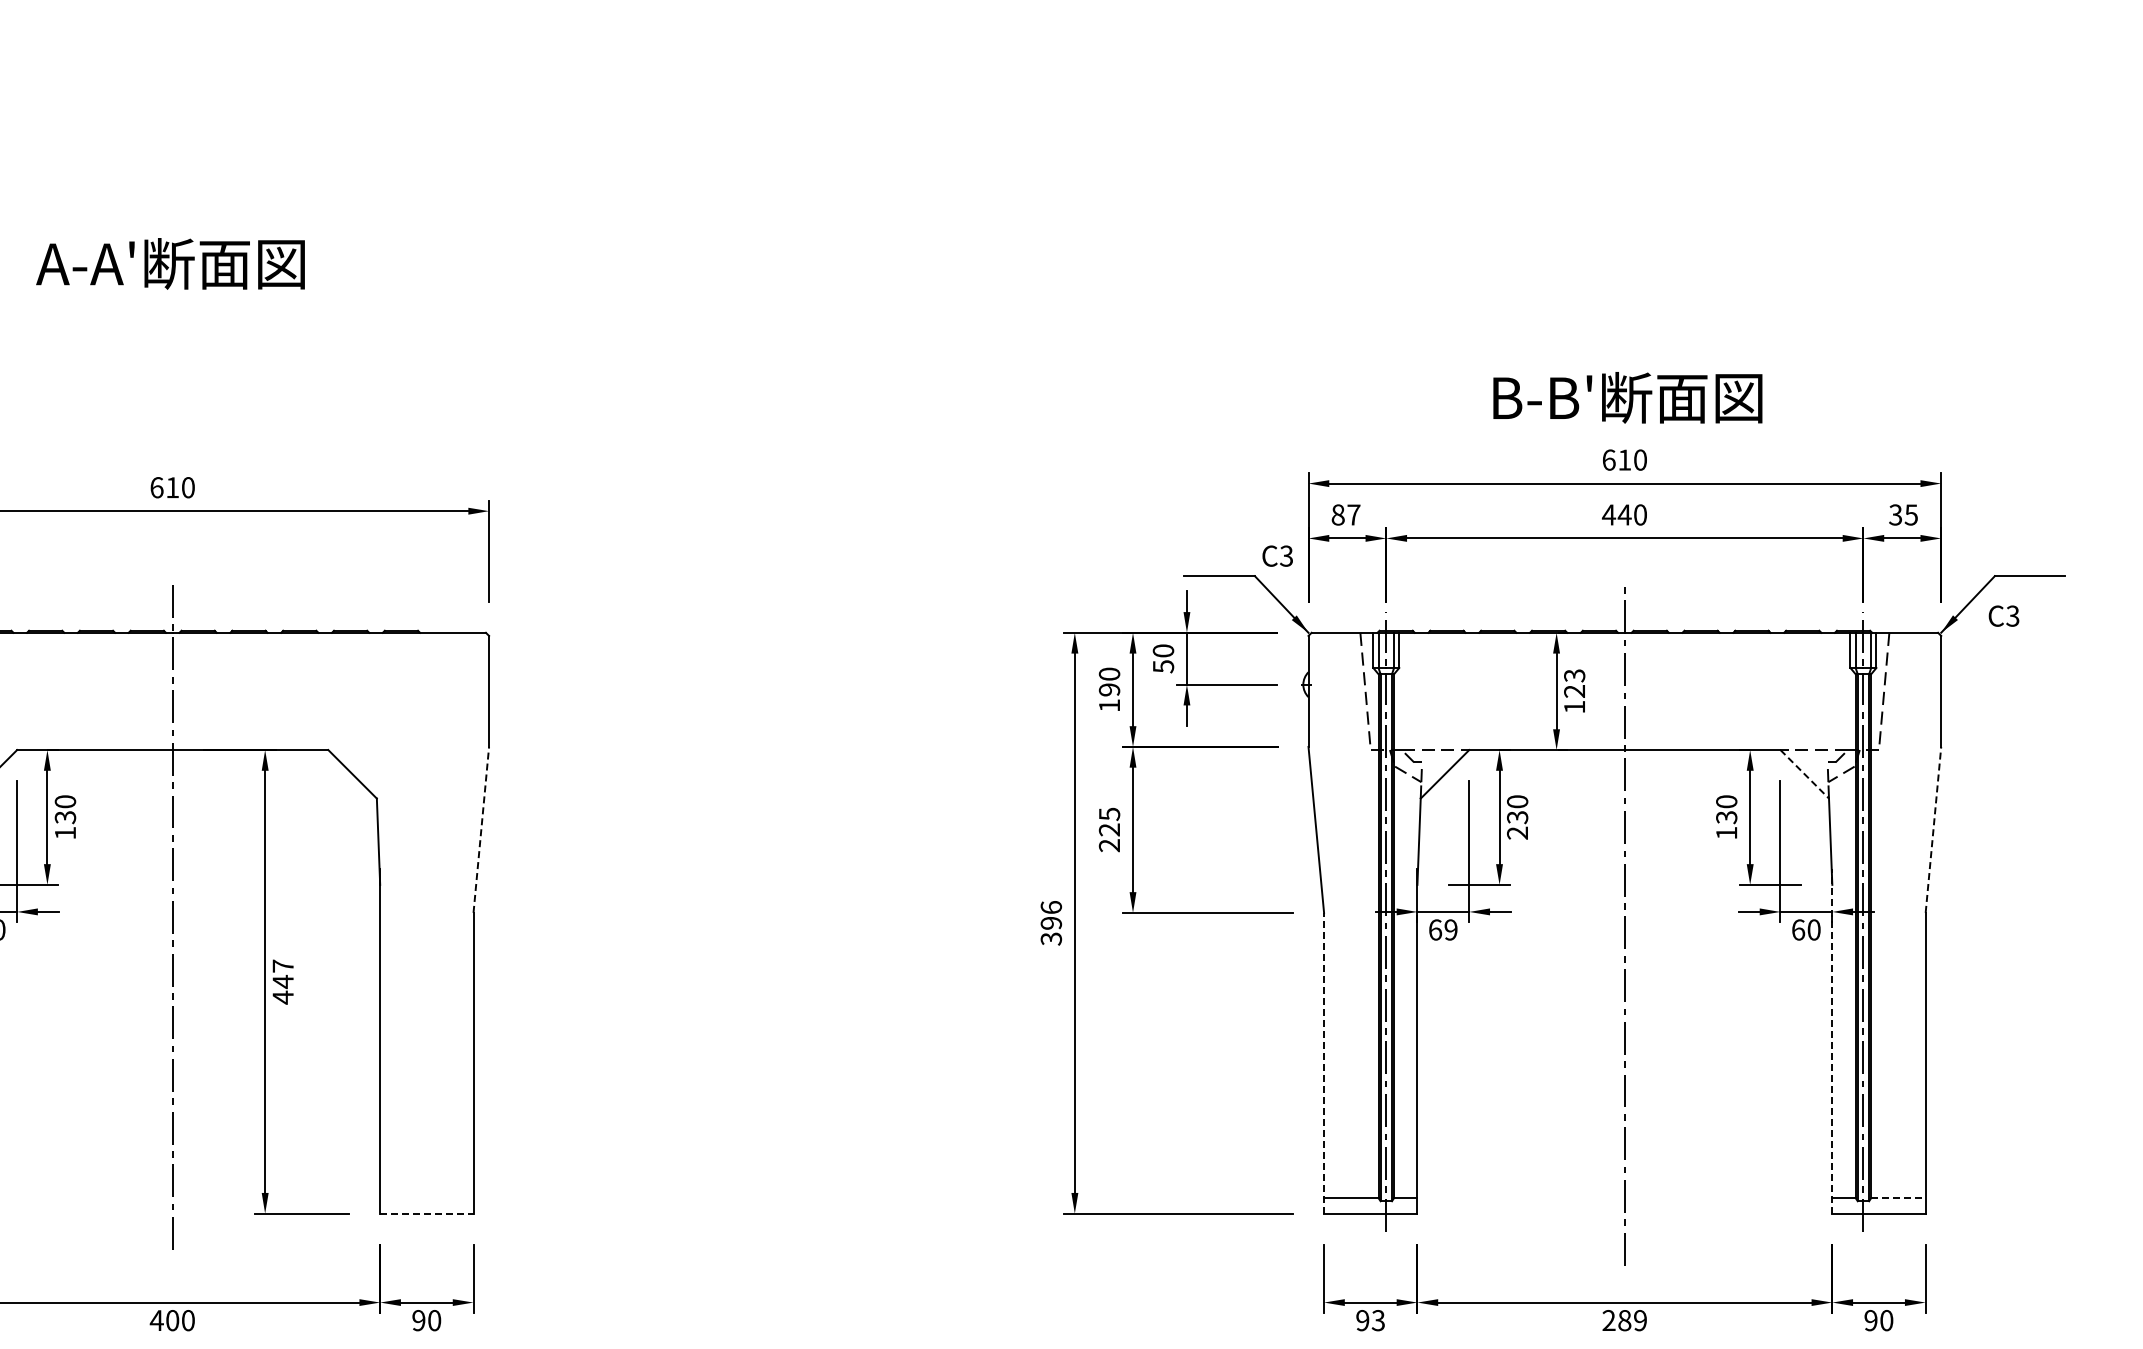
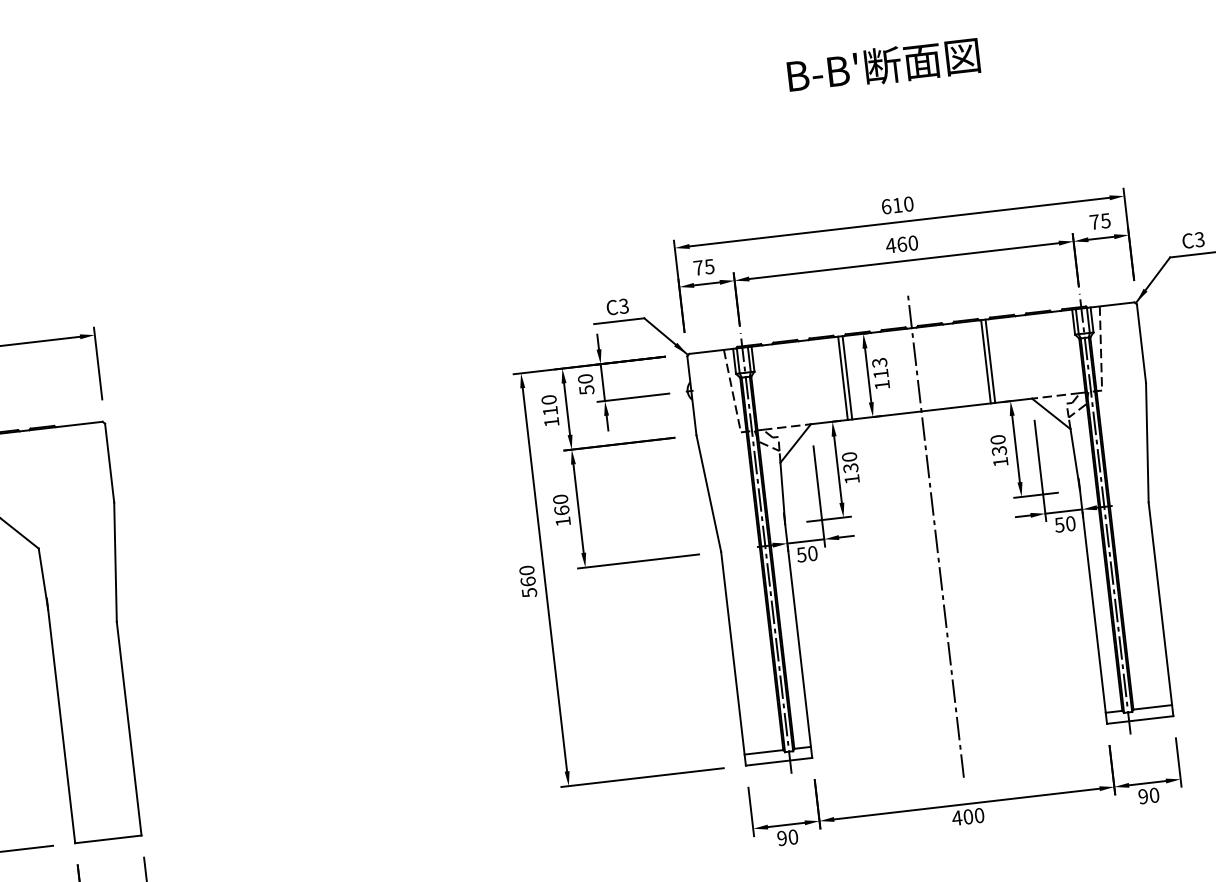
text: (1627, 397) -> (883, 65), moved
text: (1345, 514) -> (703, 267), 87 -> 75
text: (1624, 514) -> (901, 244), 440 -> 460
text: (1895, 514) -> (1094, 221), 35 -> 75
text: (1277, 555) -> (617, 306), moved
text: (2003, 615) -> (1193, 239), moved
text: (1109, 689) -> (550, 410), 190 -> 110
line: (1521, 691) -> (843, 378), added
line: (1527, 691) -> (847, 377), added
text: (1574, 691) -> (880, 374), 123 -> 113
line: (1722, 691) -> (986, 361), added
line: (1728, 691) -> (990, 361), added
line: (1805, 774) -> (1051, 413), dashed -> solid
line: (481, 829) -> (115, 561), dashed -> solid
text: (1109, 829) -> (561, 510), 225 -> 160
line: (1933, 829) -> (1147, 442), dashed -> solid
text: (1517, 832) -> (852, 478), 230 -> 130
text: (1051, 922) -> (528, 581), 396 -> 560
text: (1442, 929) -> (806, 553), 69 -> 50
text: (1798, 929) -> (1059, 524), 60 -> 50
line: (1832, 1041) -> (1093, 601), dashed -> solid
line: (1324, 1062) -> (733, 658), dashed -> solid
line: (1898, 1198) -> (1152, 707), dashed -> solid
line: (426, 1213) -> (108, 839), dashed -> solid
text: (1377, 1320) -> (792, 837), 93 -> 90
text: (1623, 1320) -> (967, 816), 289 -> 400

